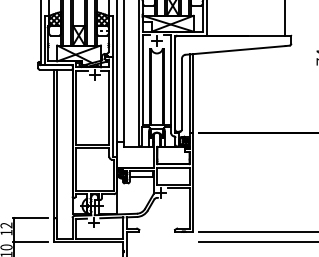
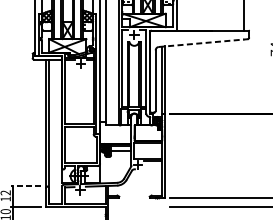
line: (236, 50) -> (202, 43), solid -> dashed
line: (30, 217) -> (26, 186), solid -> dashed

